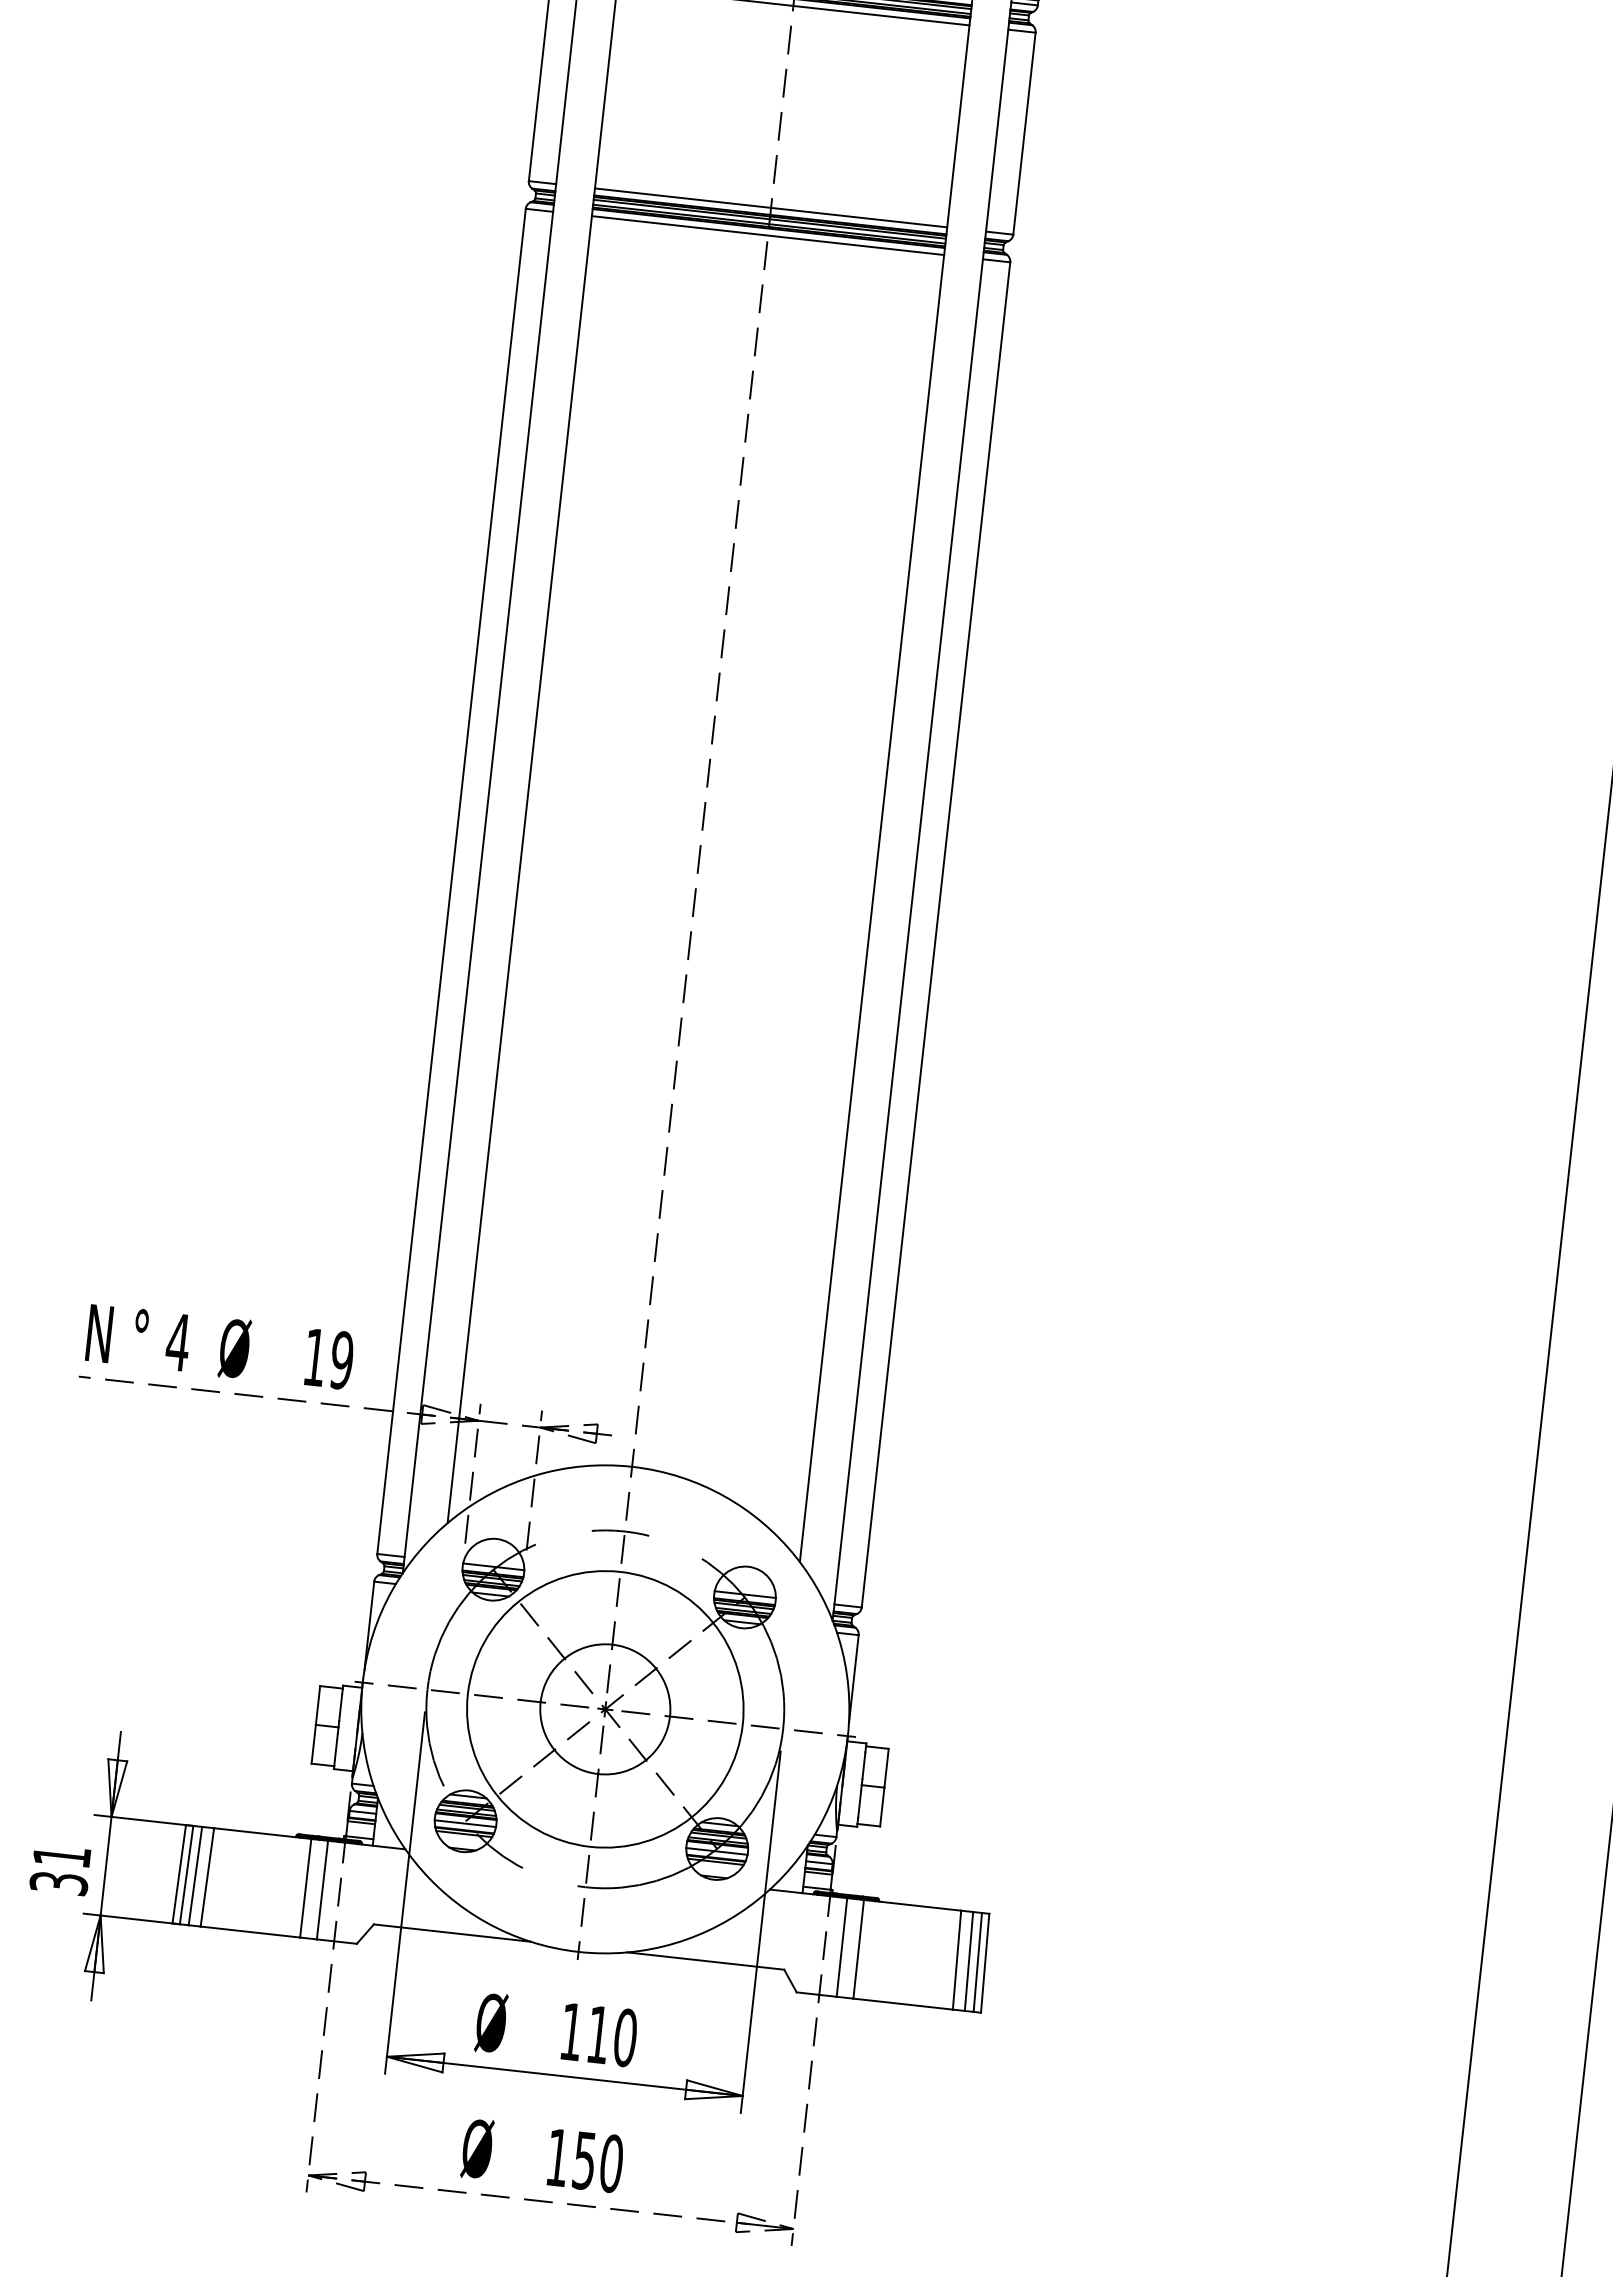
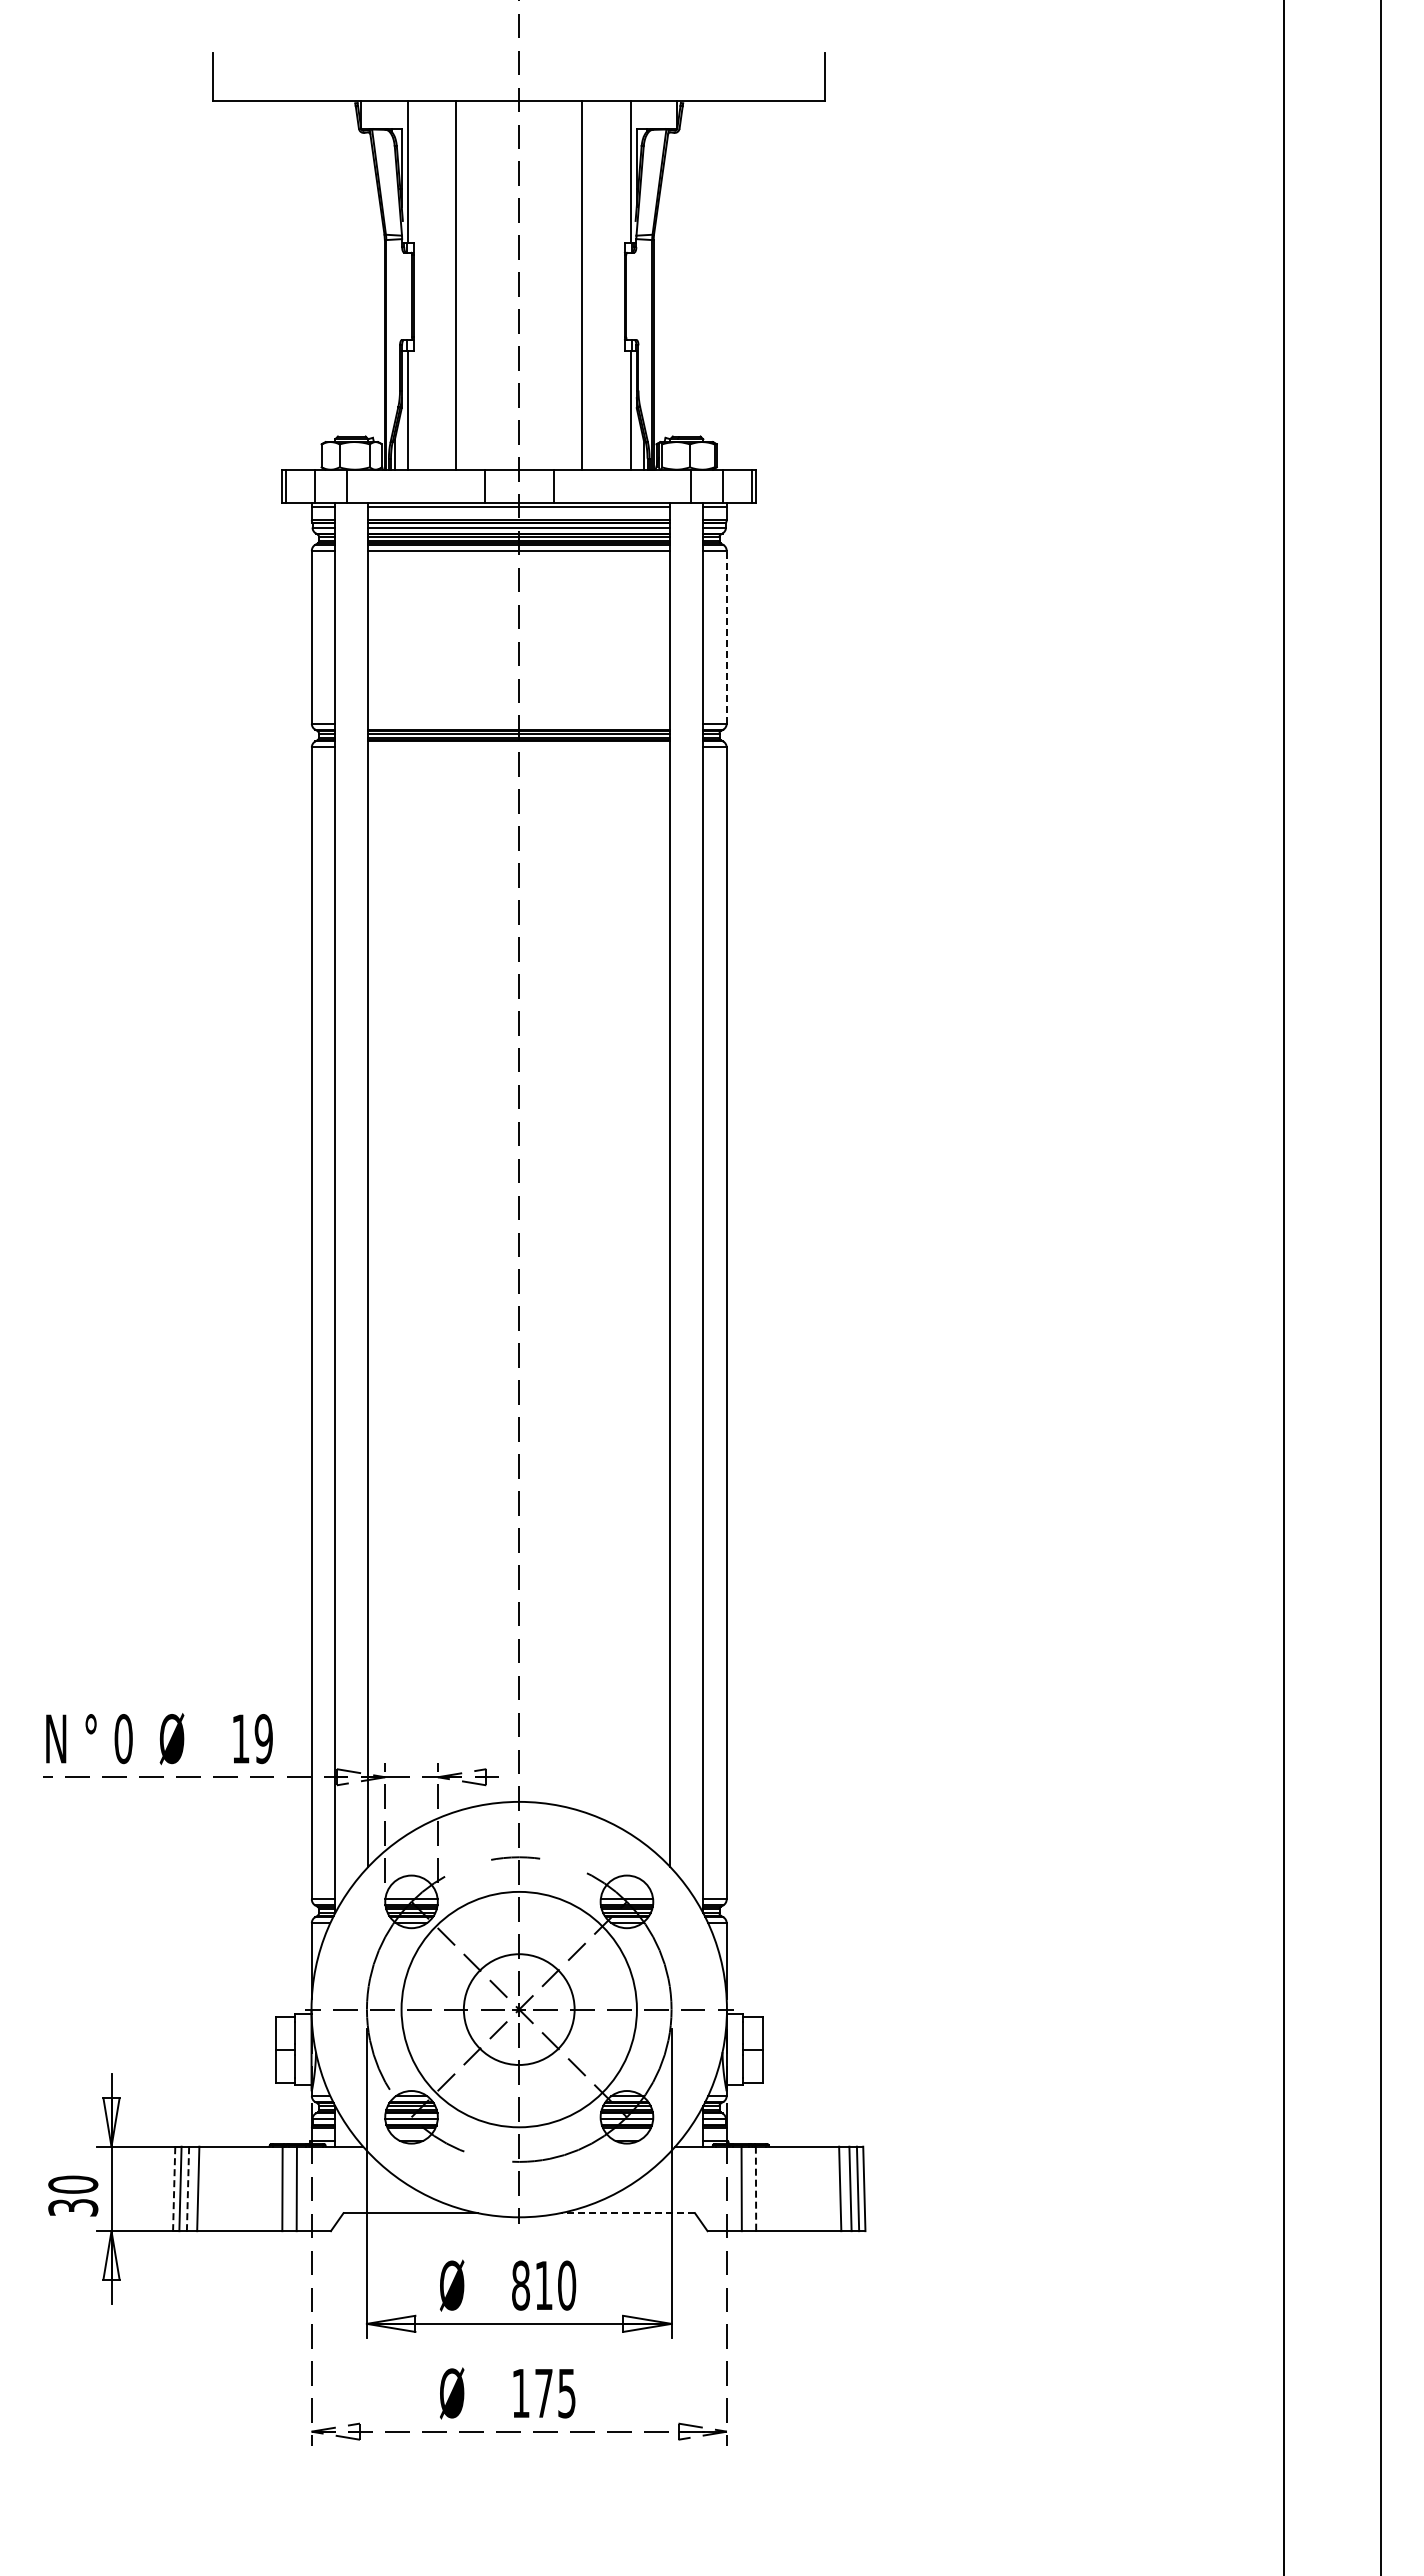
line: (1024, 132) -> (726, 636), solid -> dashed
line: (771, 207) -> (519, 723), removed
line: (768, 235) -> (519, 747), removed
text: (178, 1342) -> (123, 1739), 4 -> 0
text: (62, 1856) -> (73, 2184), 31 -> 30
line: (179, 1873) -> (174, 2188), solid -> dashed
line: (196, 1875) -> (188, 2188), solid -> dashed
line: (859, 1950) -> (756, 2189), solid -> dashed
line: (705, 1961) -> (627, 2213), solid -> dashed
text: (571, 2031) -> (520, 2285), 110 -> 810
text: (598, 2162) -> (555, 2393), 150 -> 175

